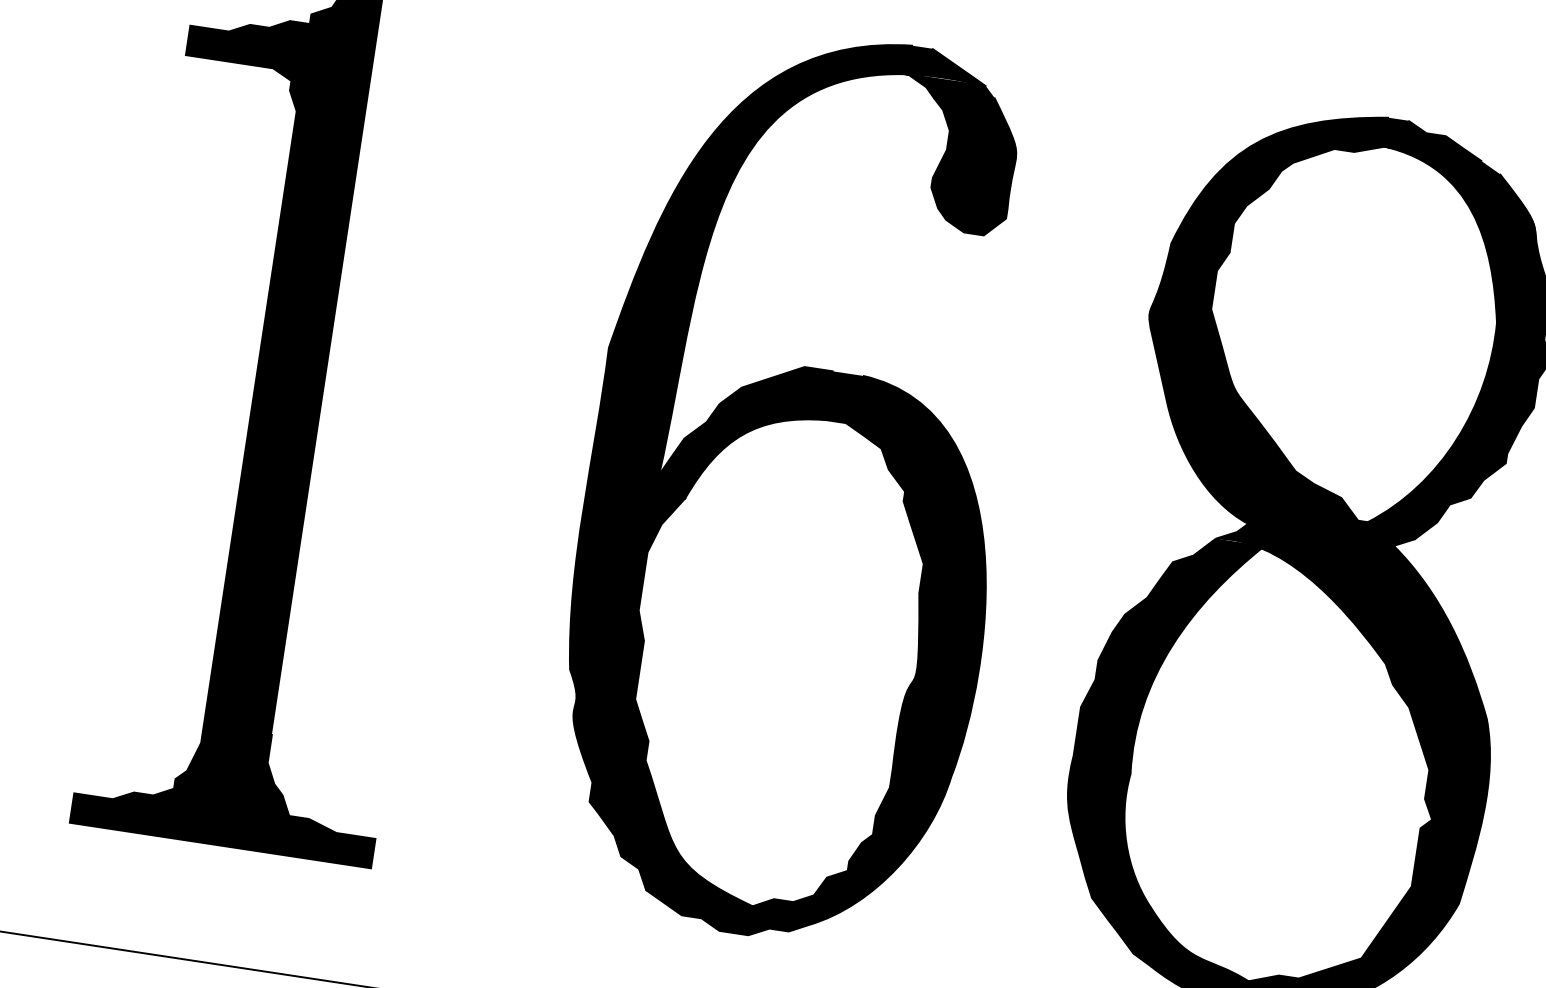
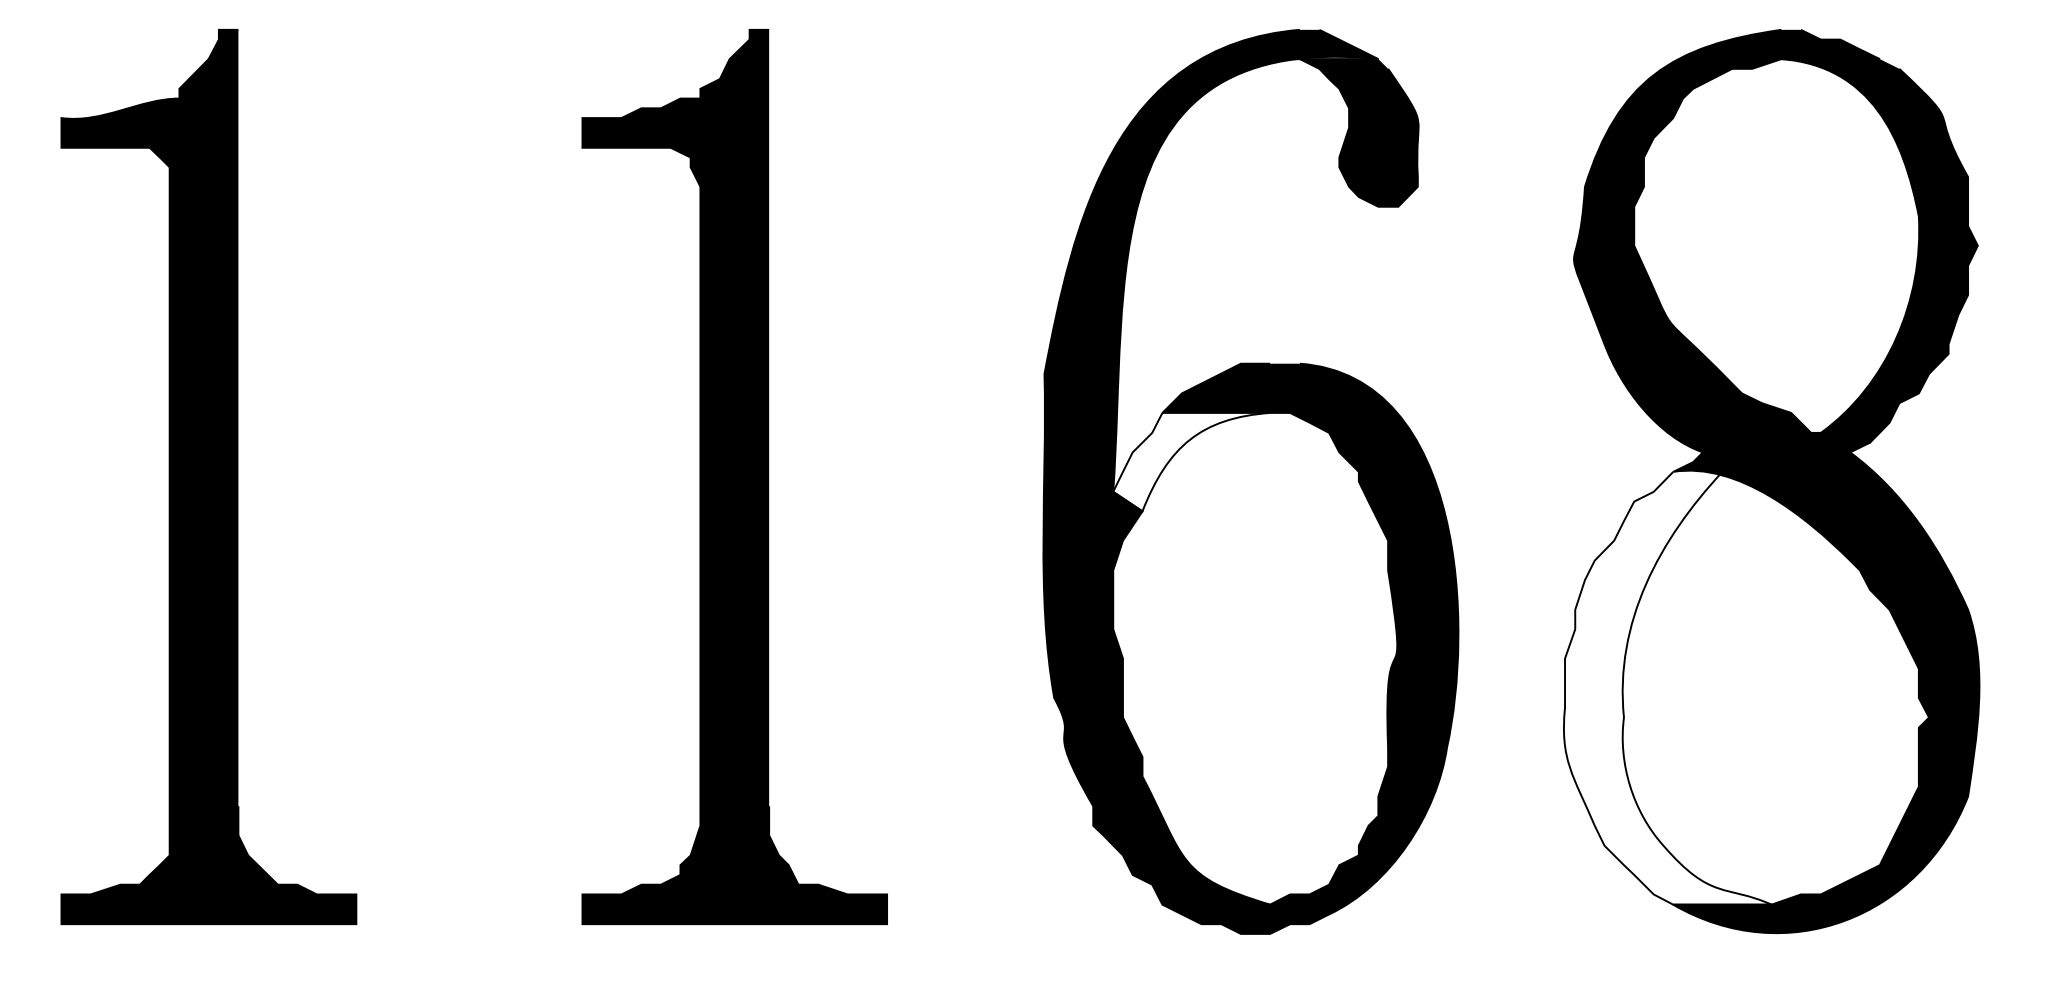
fill: (741, 456) -> (1191, 461), removed
fill: (1178, 750) -> (1667, 687), removed

